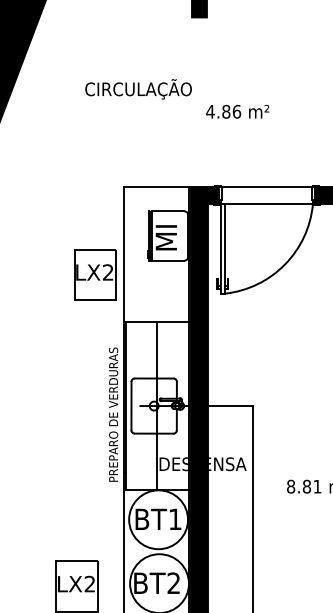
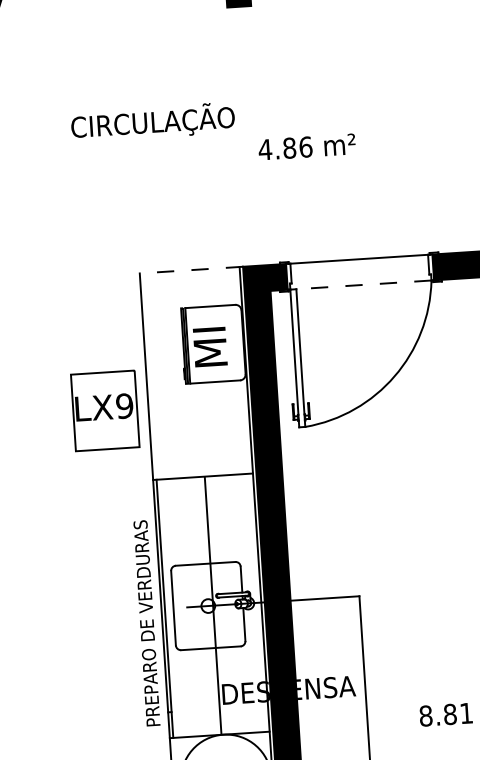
line: (157, 186) -> (191, 269), solid -> dashed
line: (268, 203) -> (363, 284), solid -> dashed
text: (107, 272) -> (123, 406), LX2 -> LX9

